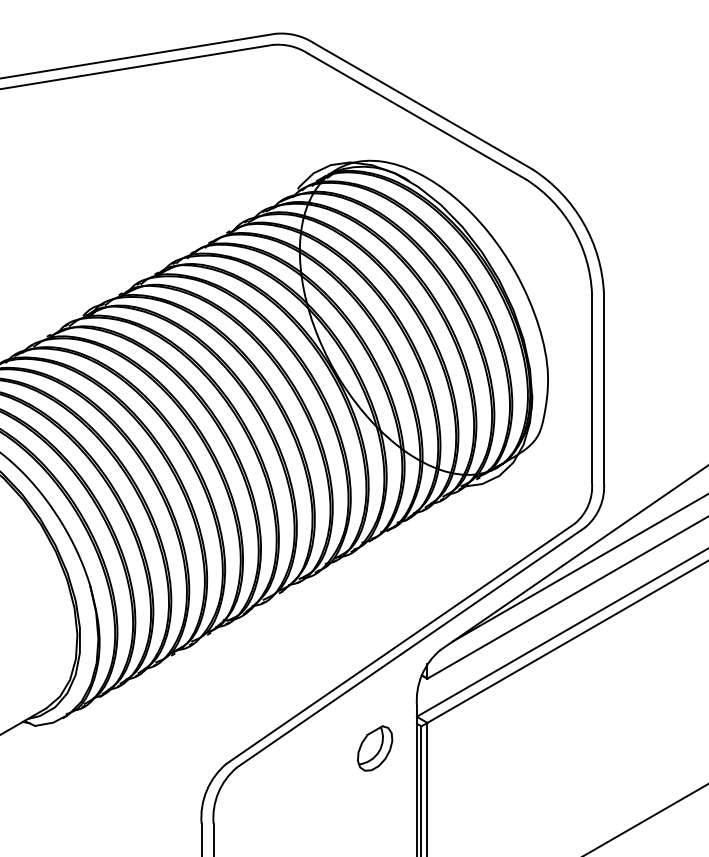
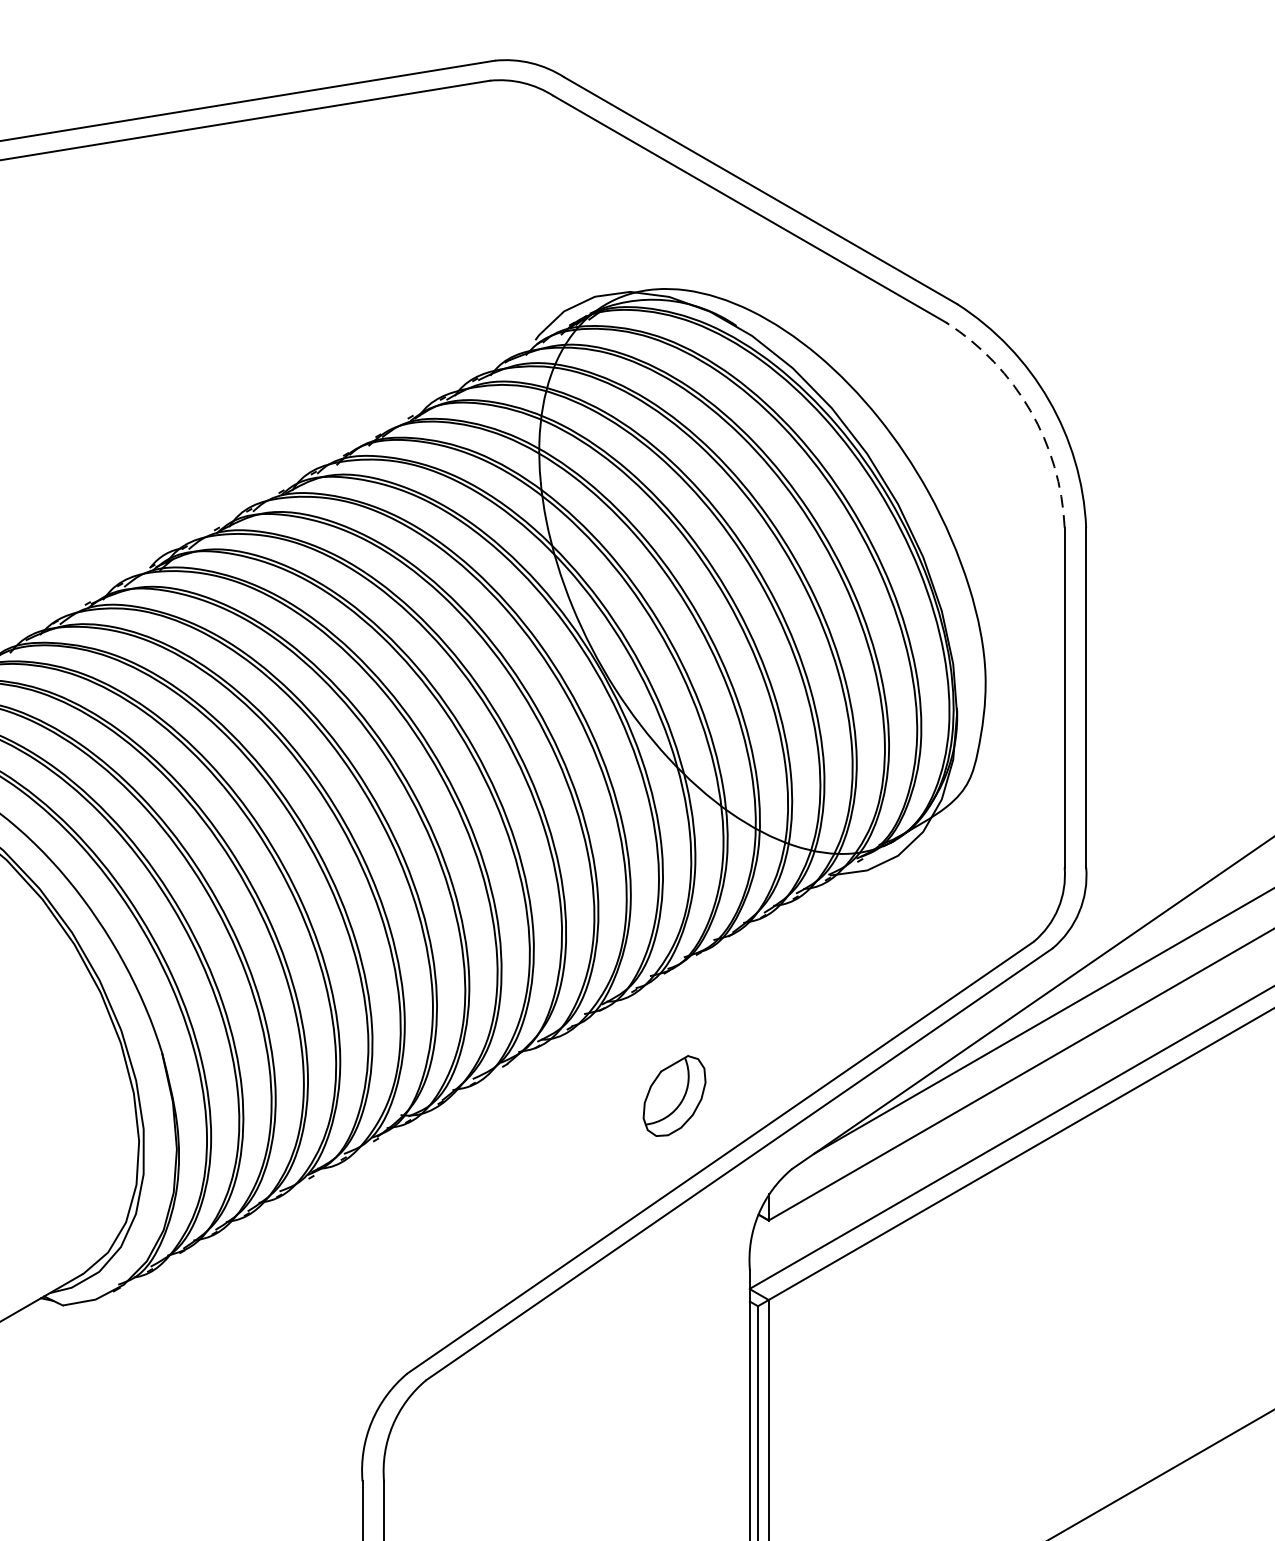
arc: (572, 228) -> (1029, 410), solid -> dashed
part: (375, 748) -> (675, 1096), moved

